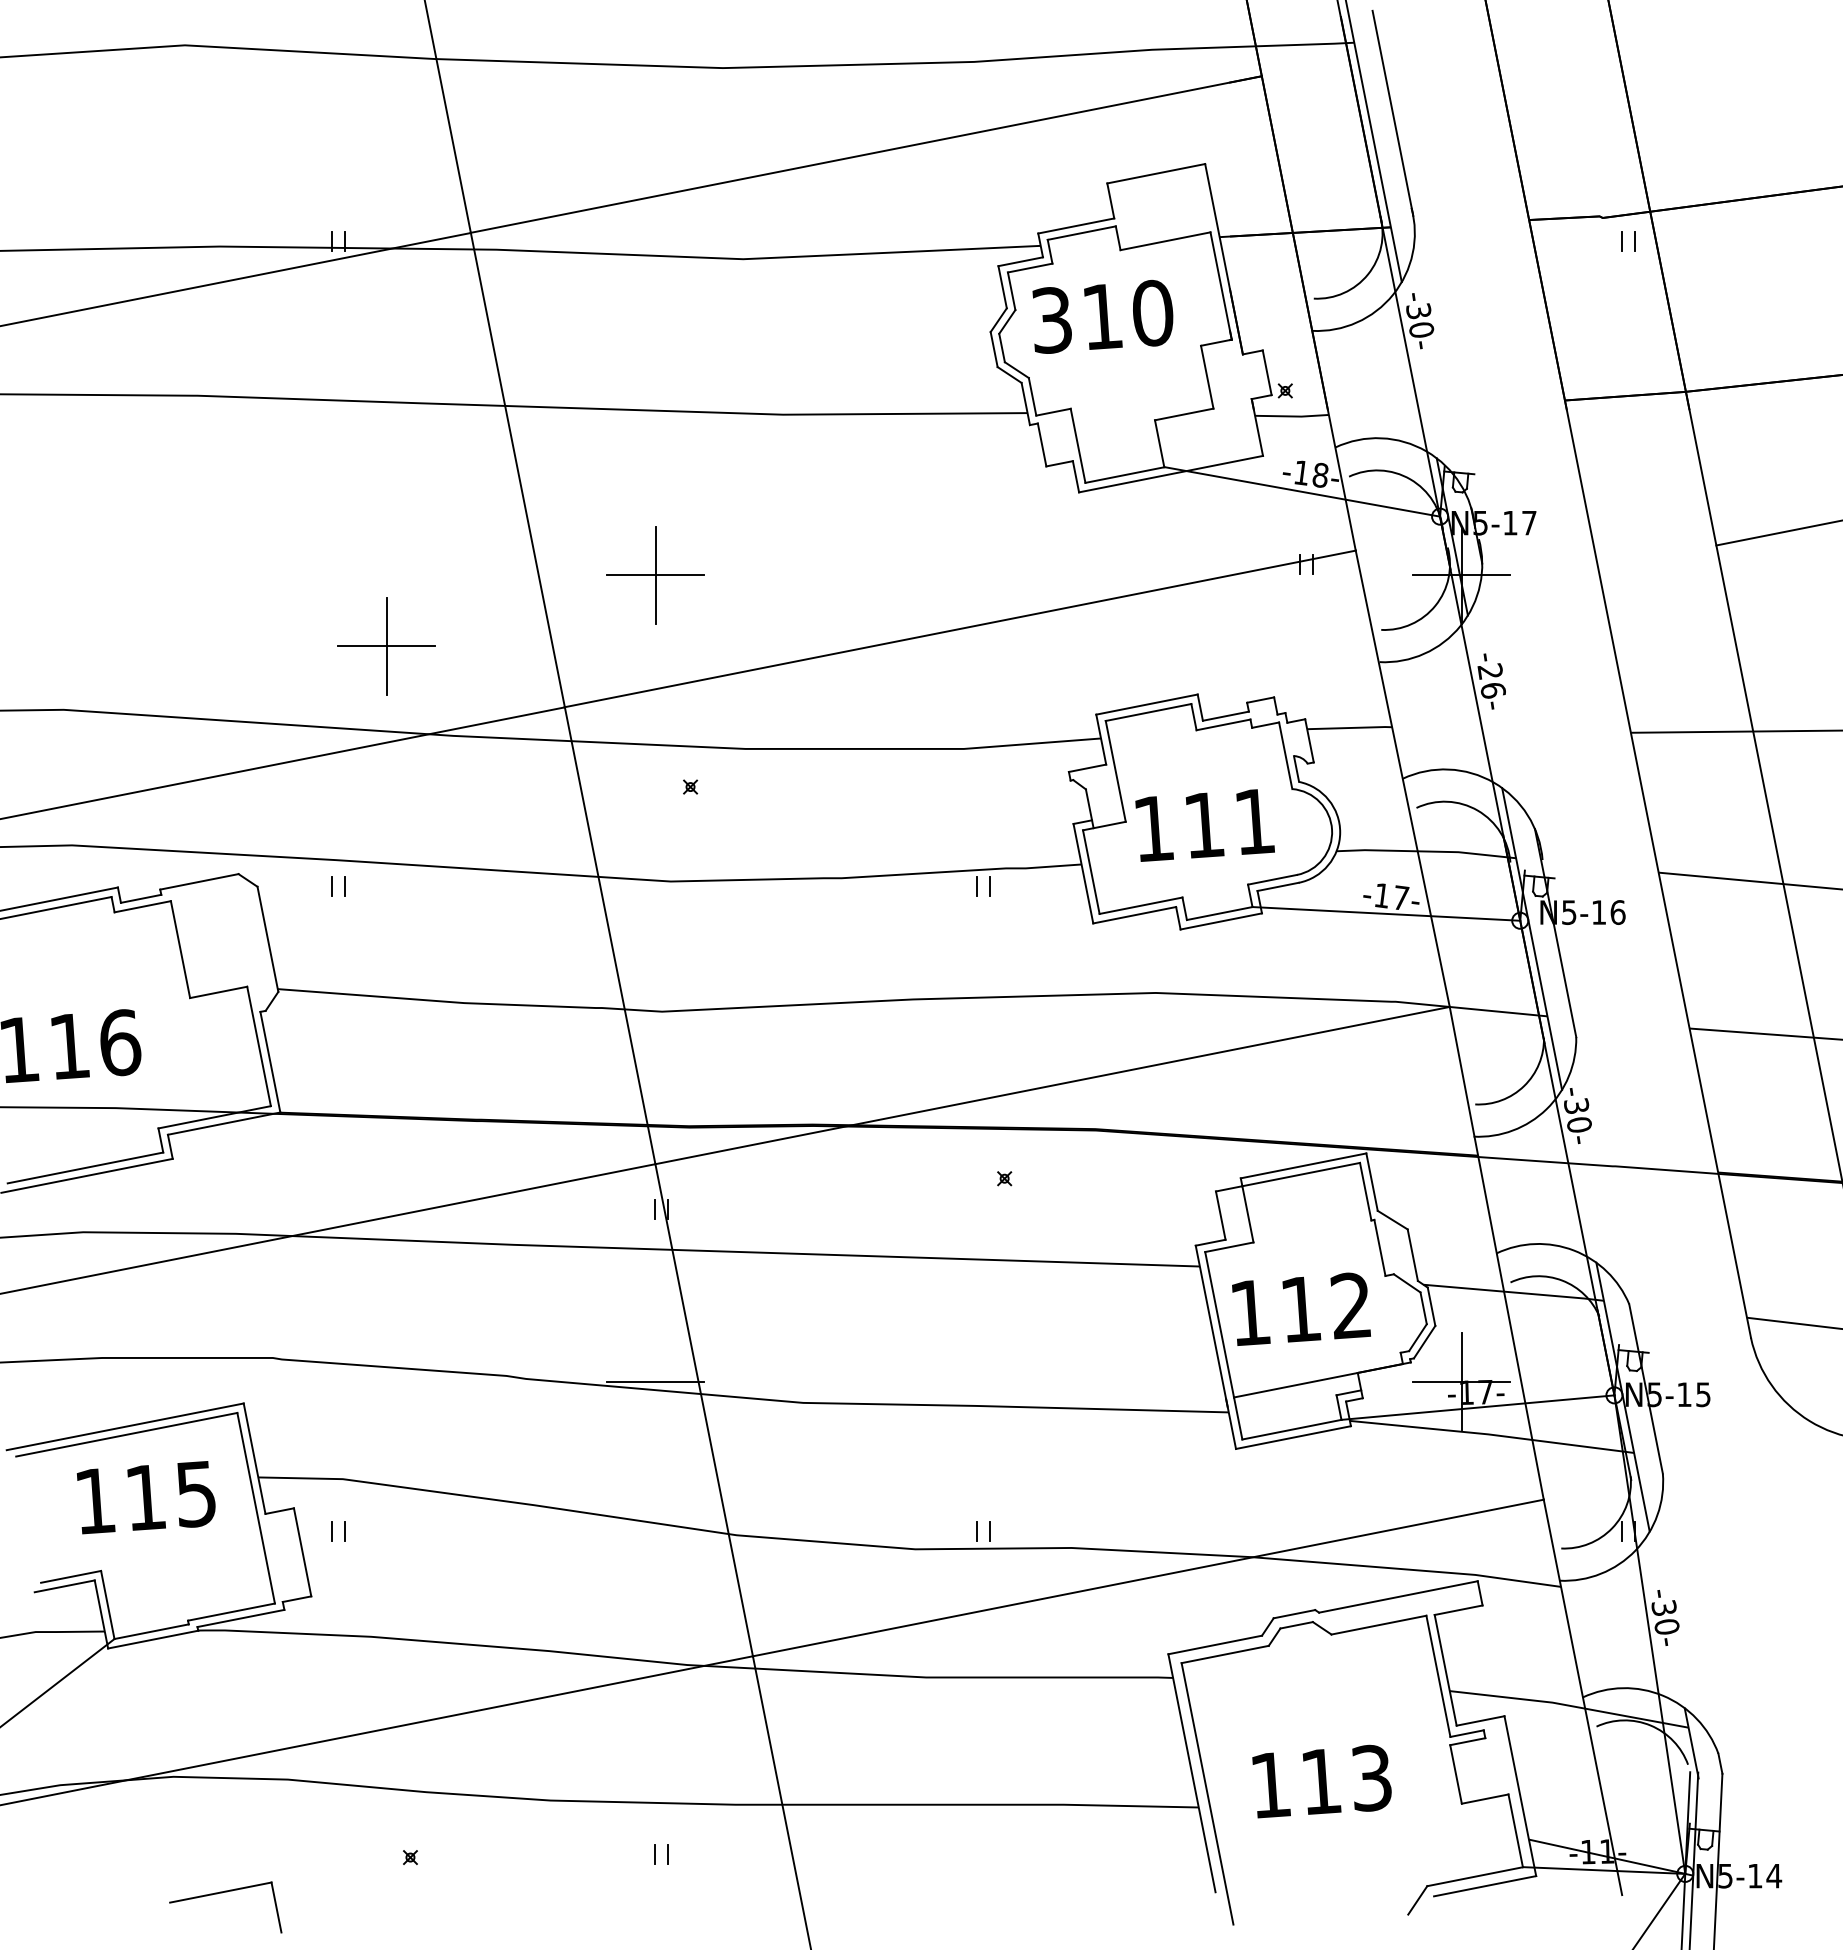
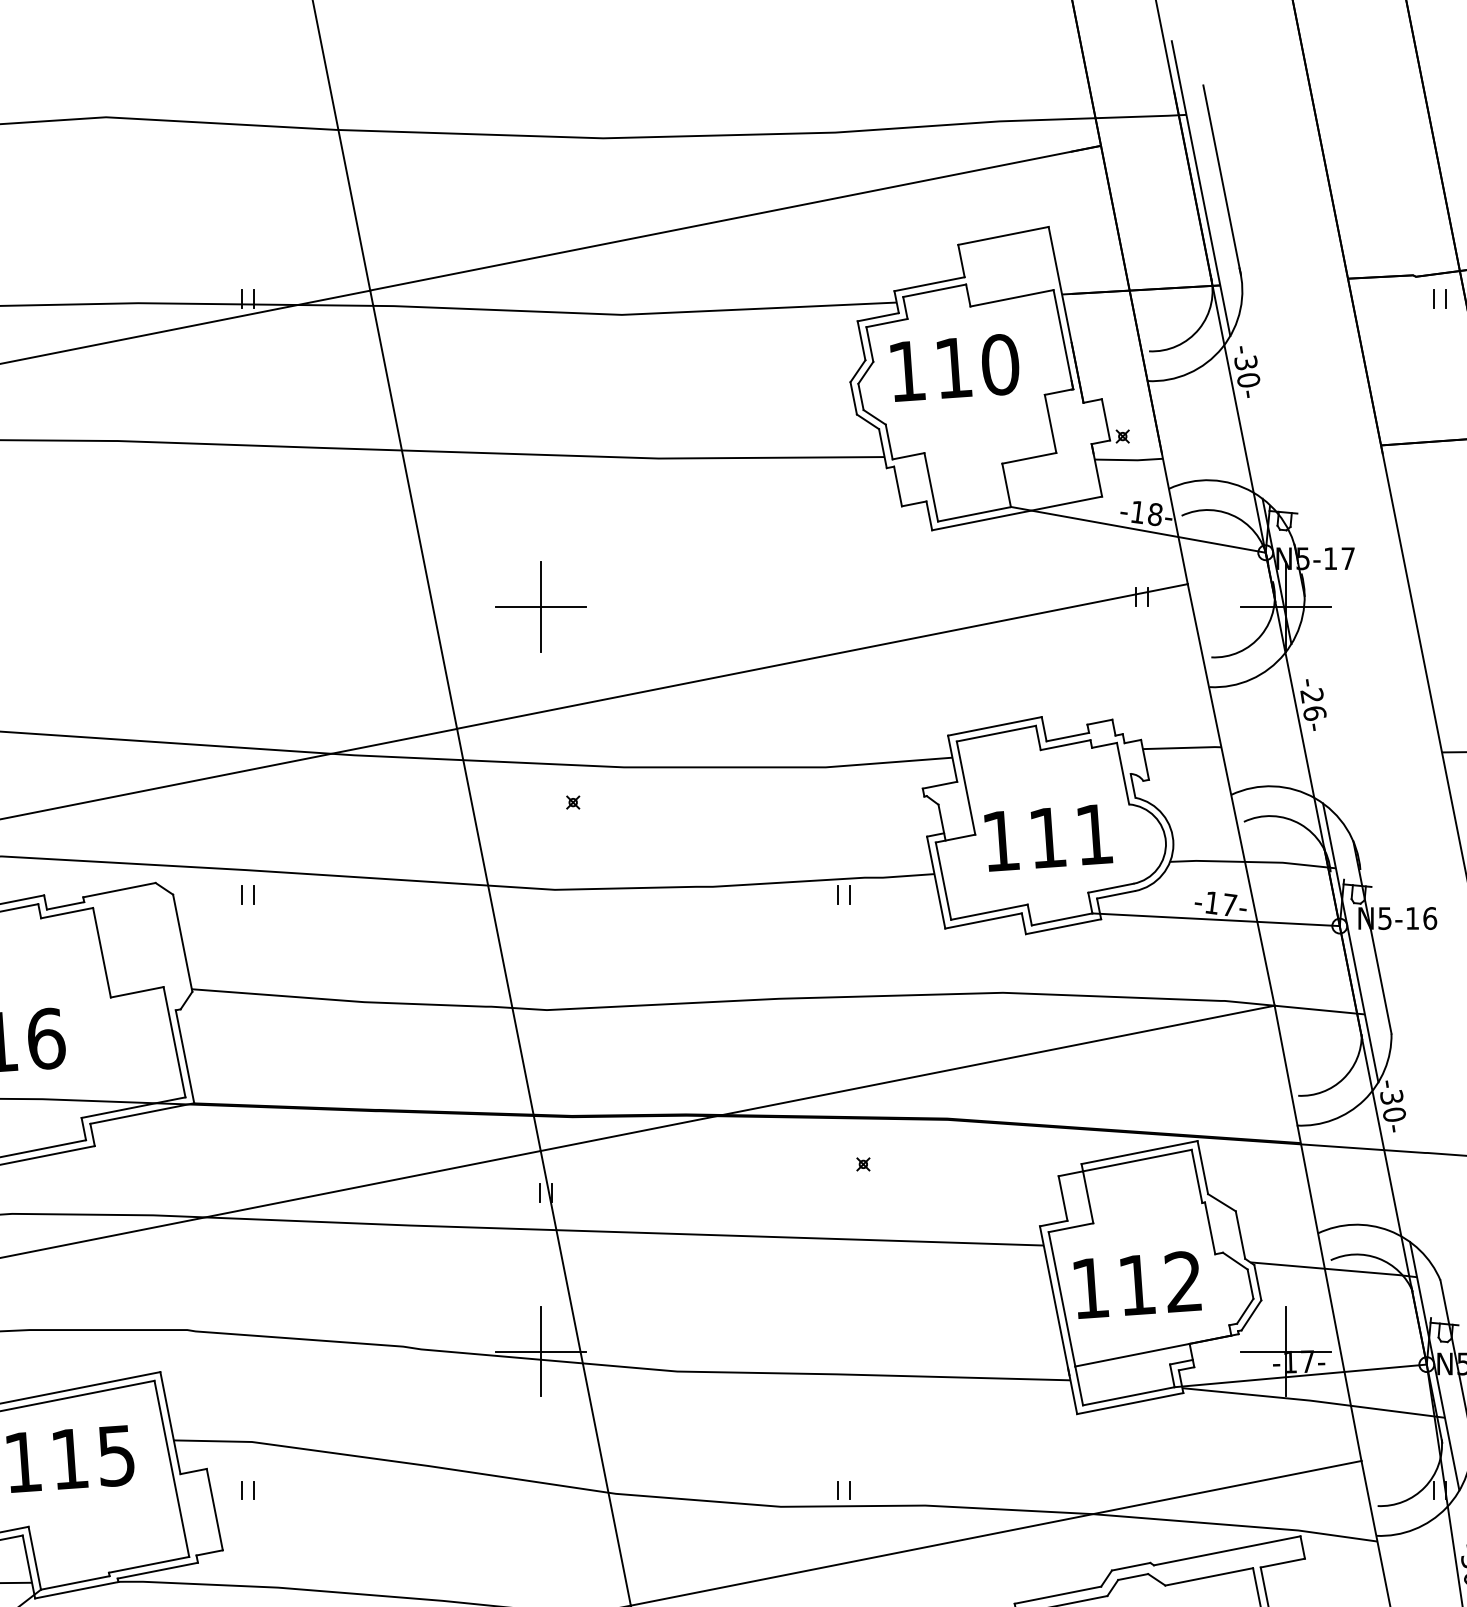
text: (1052, 320) -> (907, 371), 310 -> 110
part: (386, 646) -> (292, 672), removed
line: (655, 1381) -> (540, 1351), added

